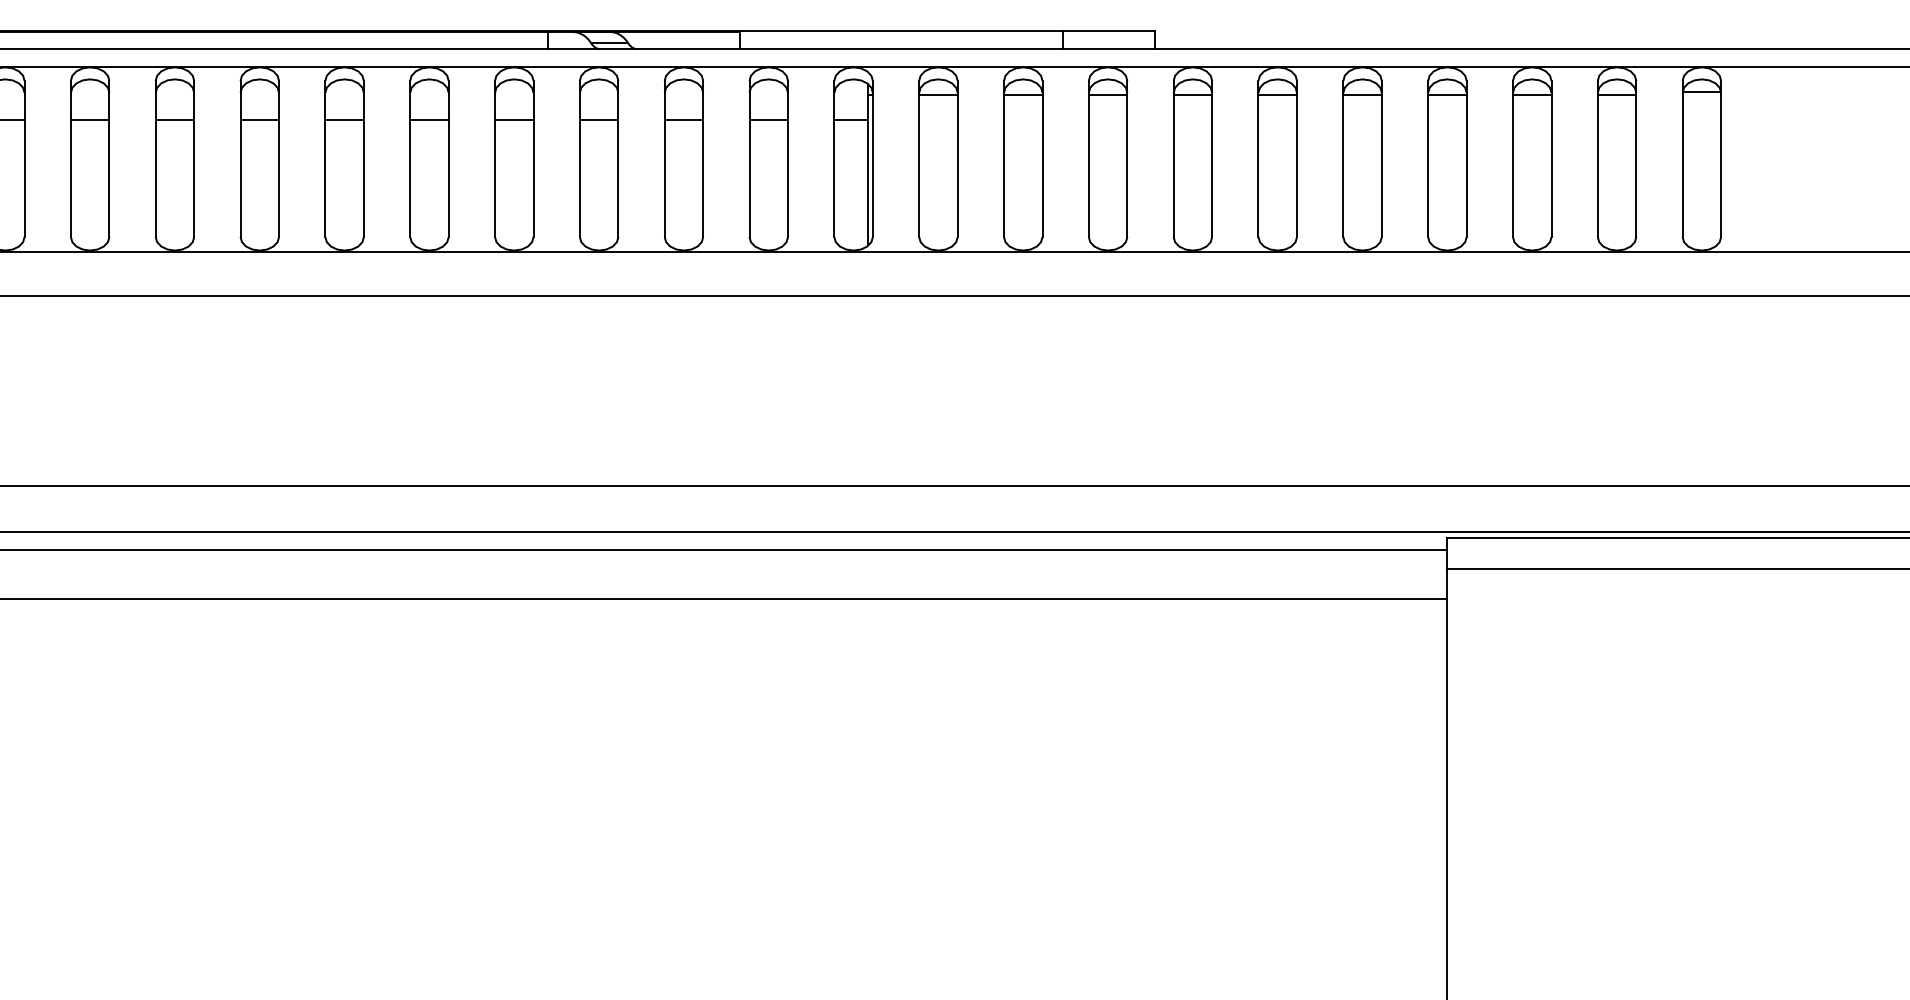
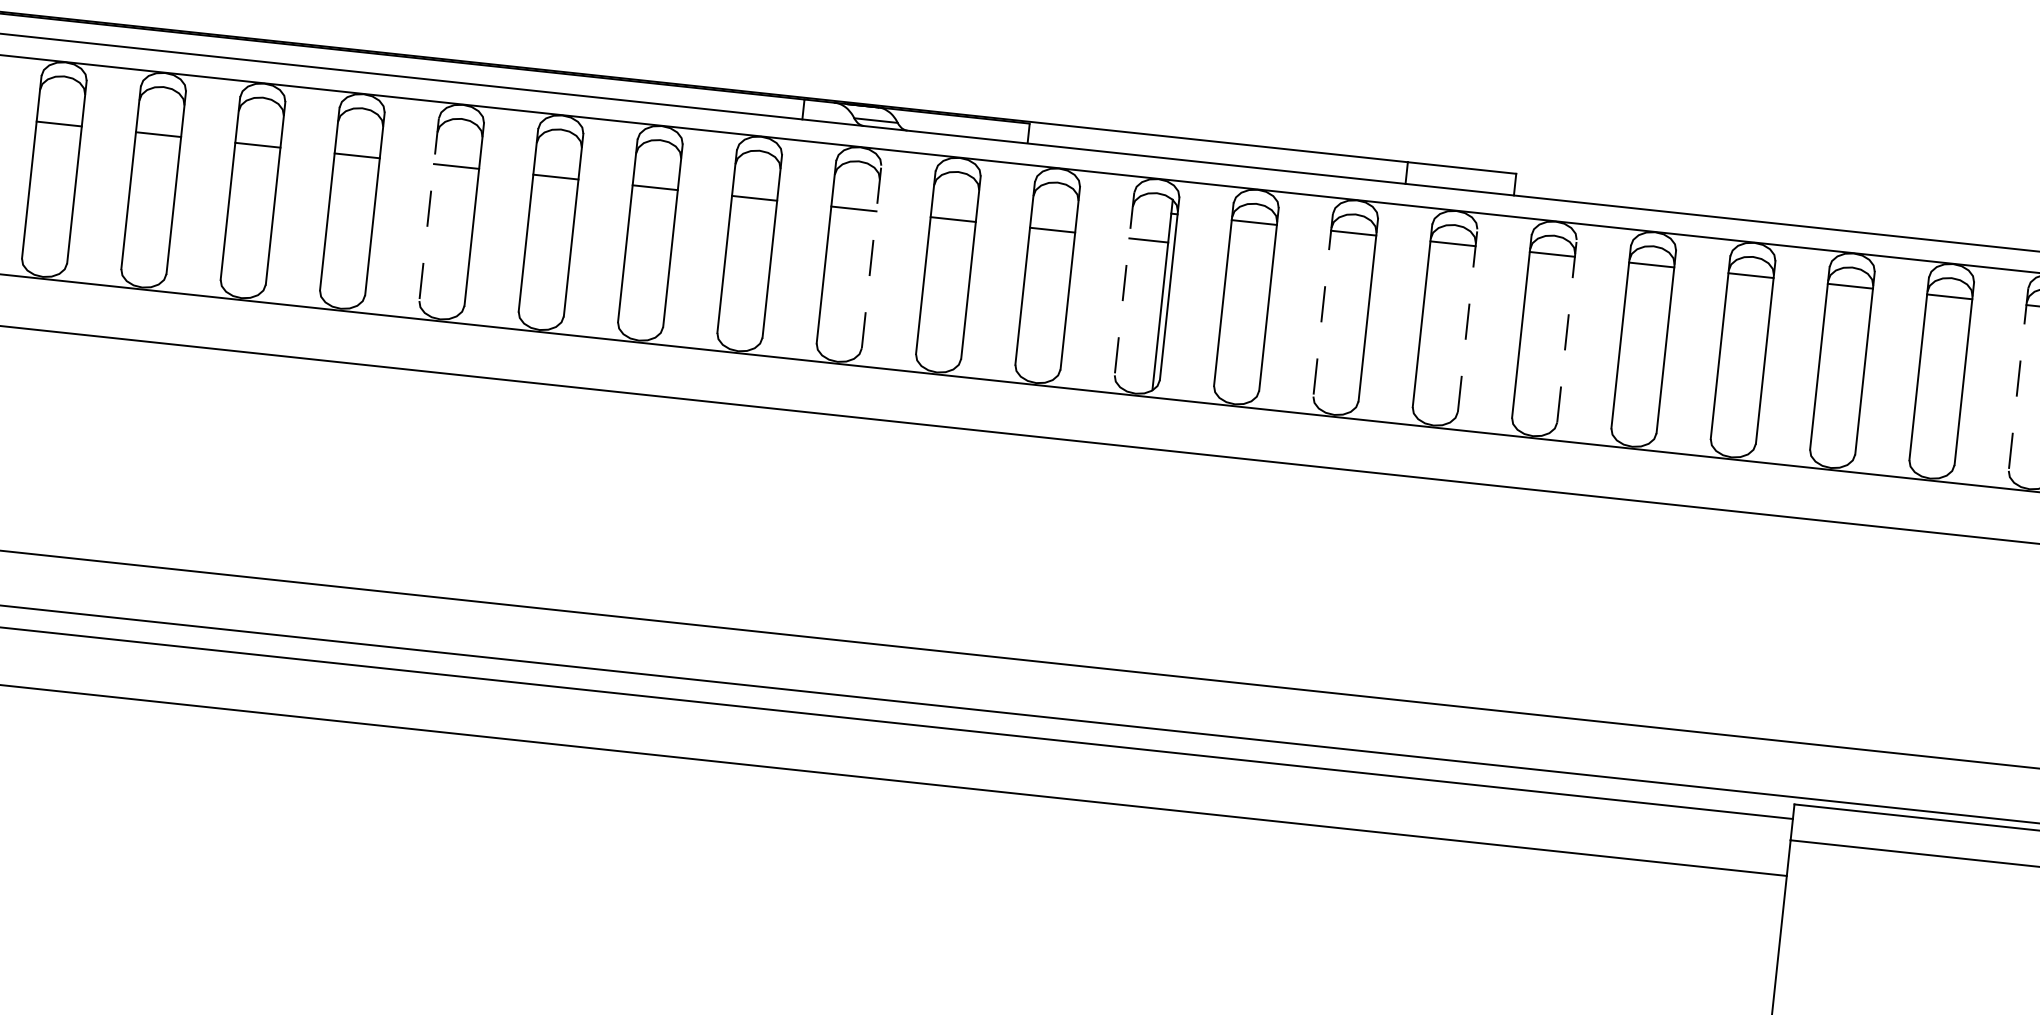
line: (240, 158) -> (429, 209), solid -> dashed
line: (618, 158) -> (871, 256), solid -> dashed
line: (834, 158) -> (1124, 283), solid -> dashed
line: (1003, 158) -> (1322, 304), solid -> dashed
line: (1127, 158) -> (1467, 320), solid -> dashed
line: (1212, 158) -> (1567, 330), solid -> dashed
line: (1597, 158) -> (2018, 378), solid -> dashed

